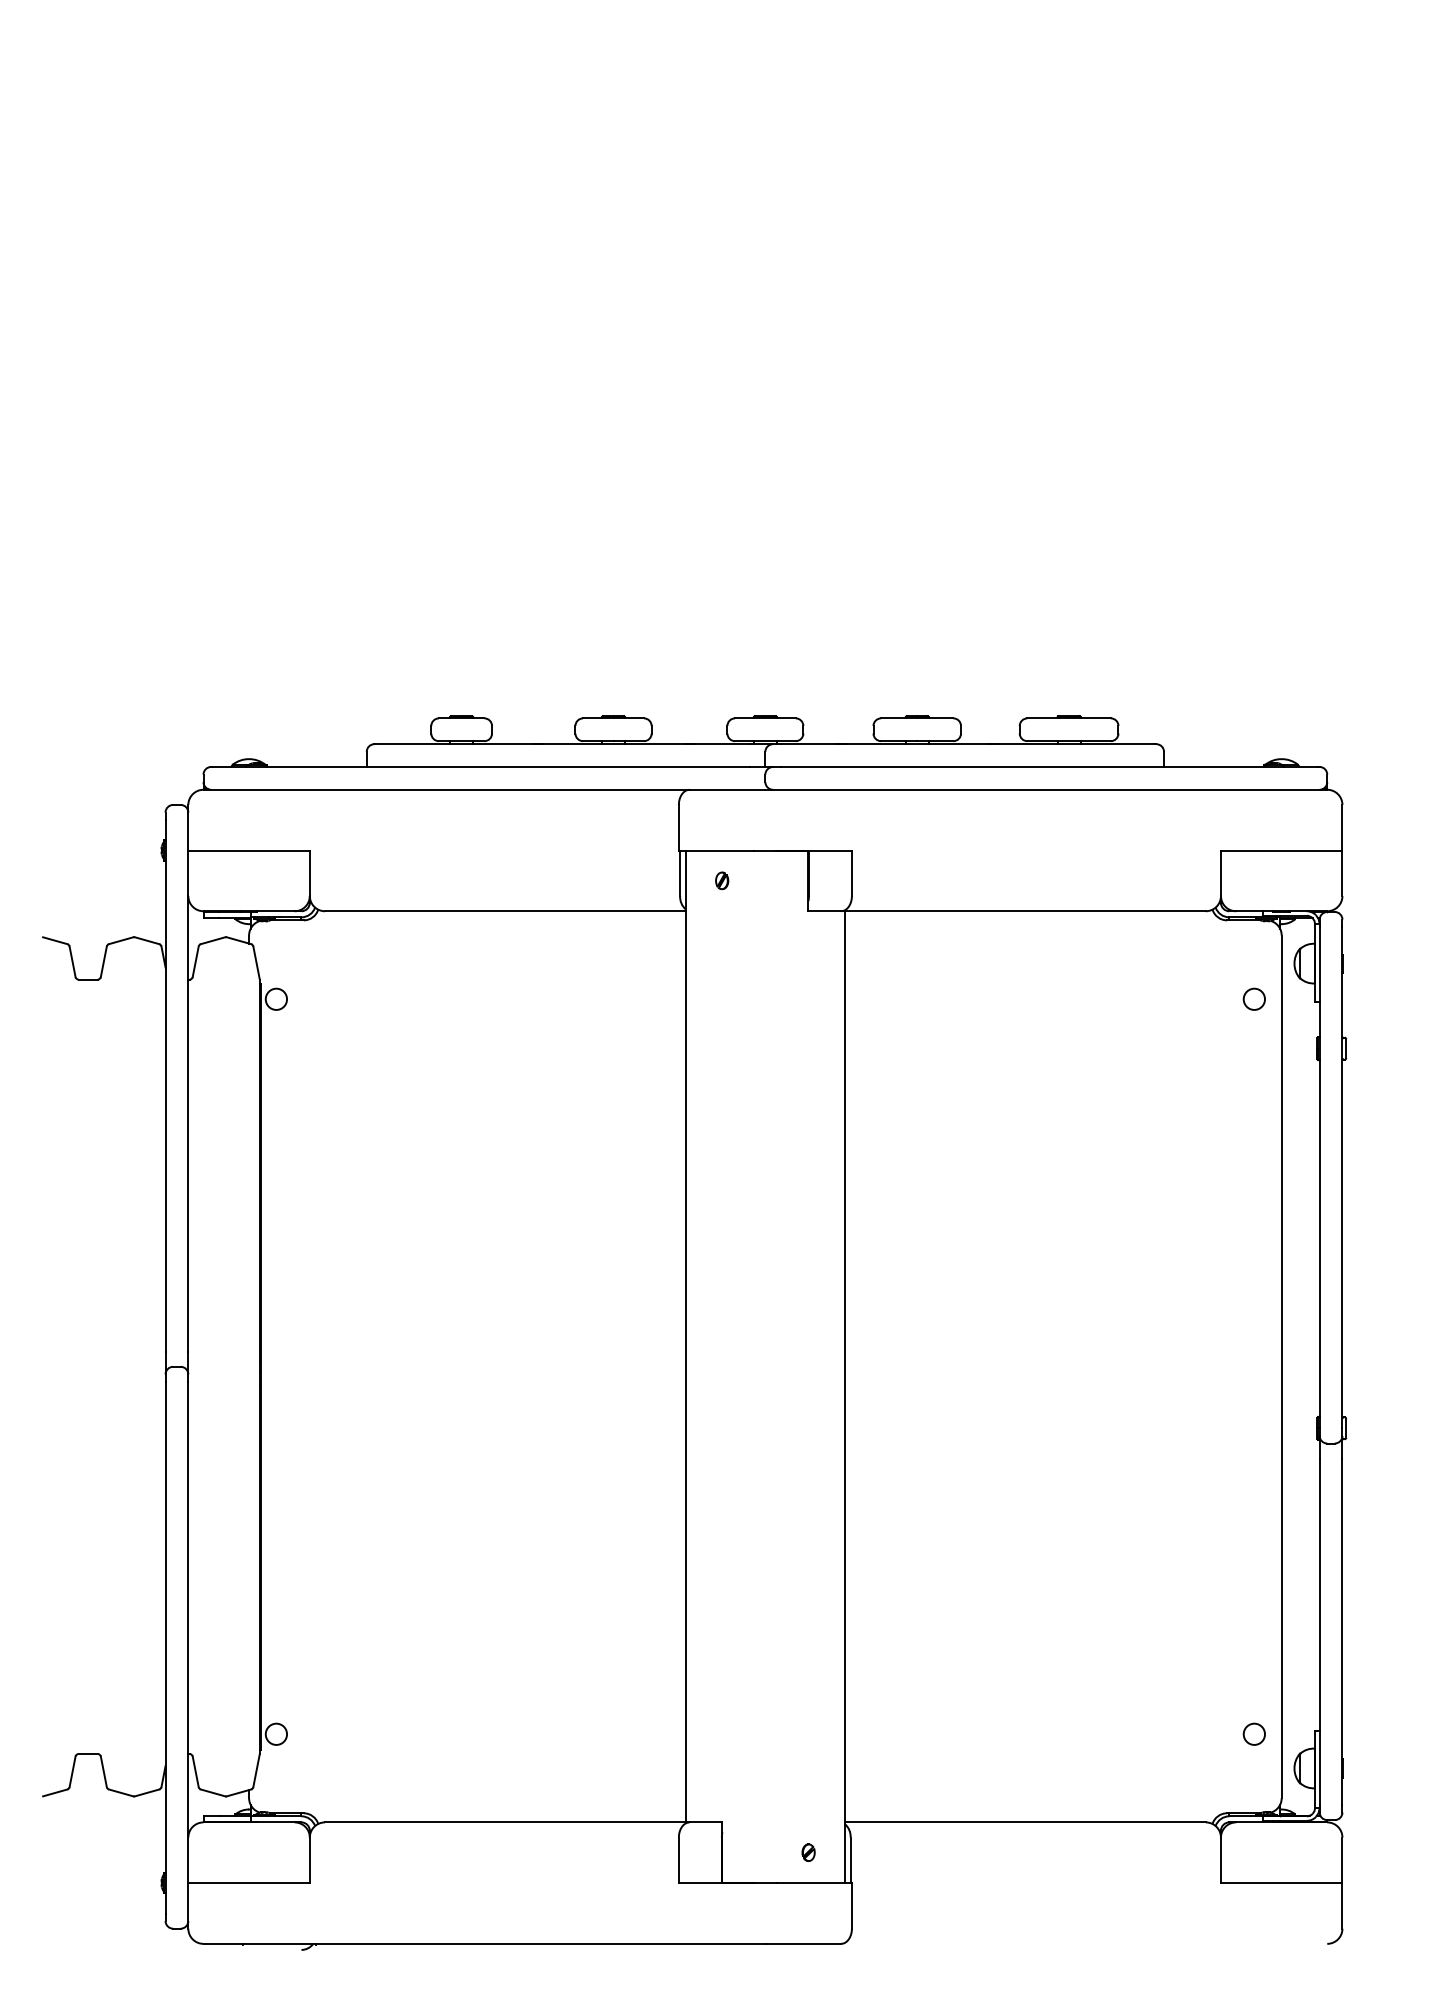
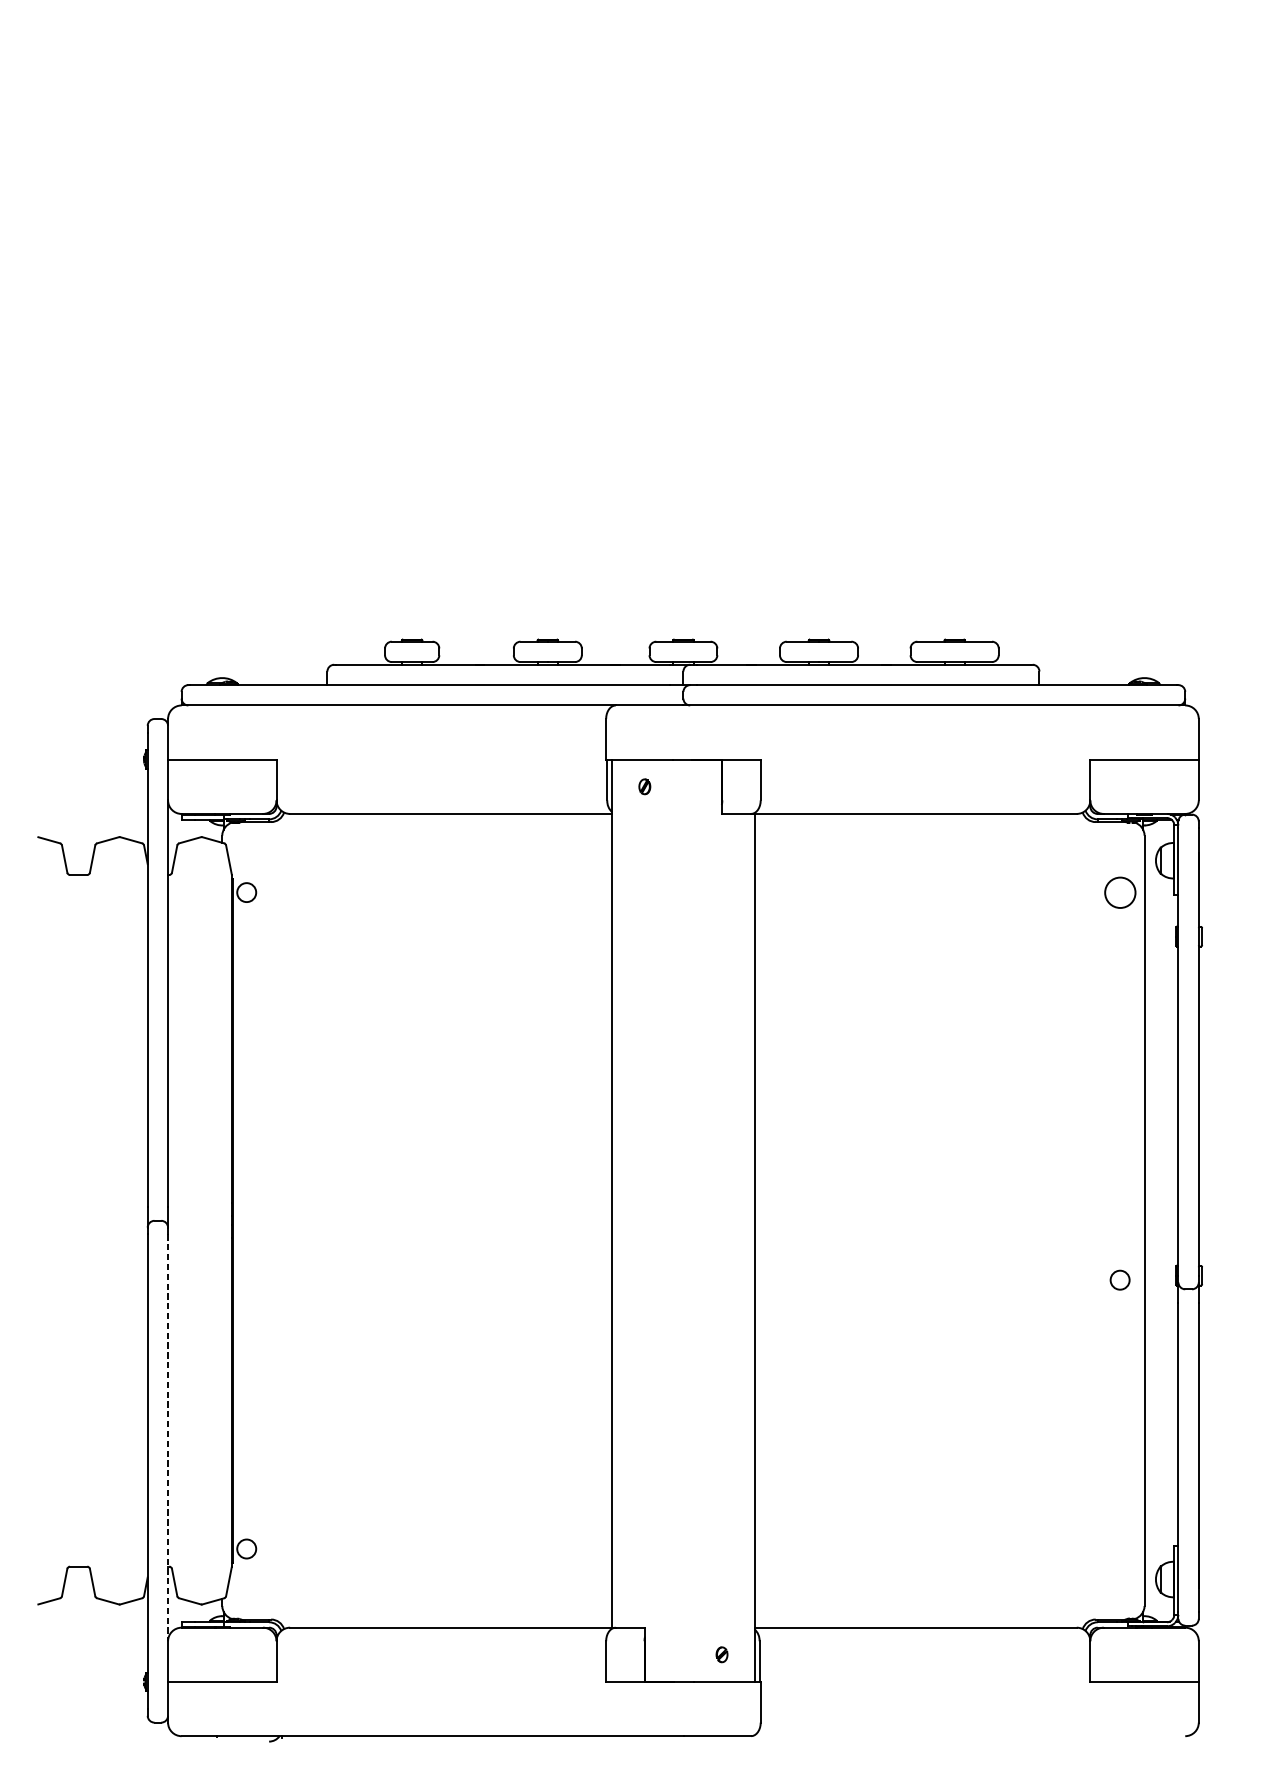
circle: (1253, 998) -> (1119, 891), size x1.6
line: (188, 1609) -> (168, 1437), solid -> dashed
circle: (1253, 1733) -> (1119, 1279), moved

